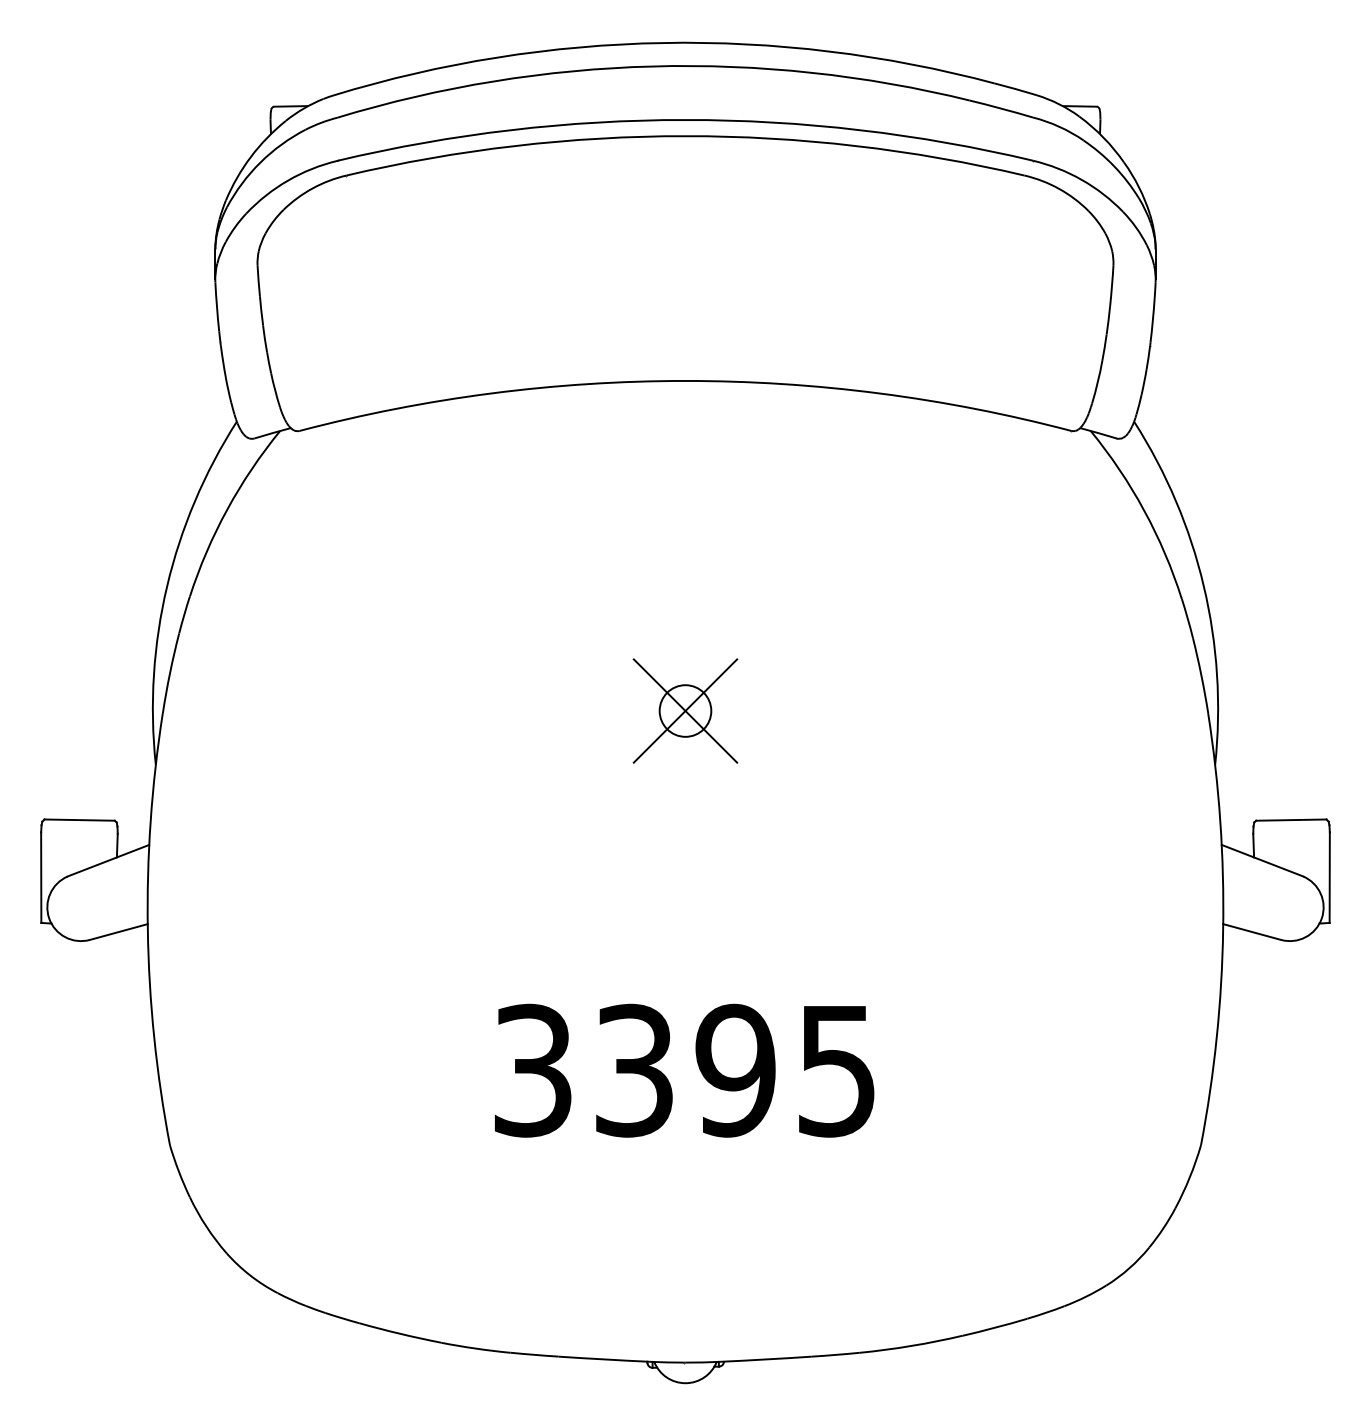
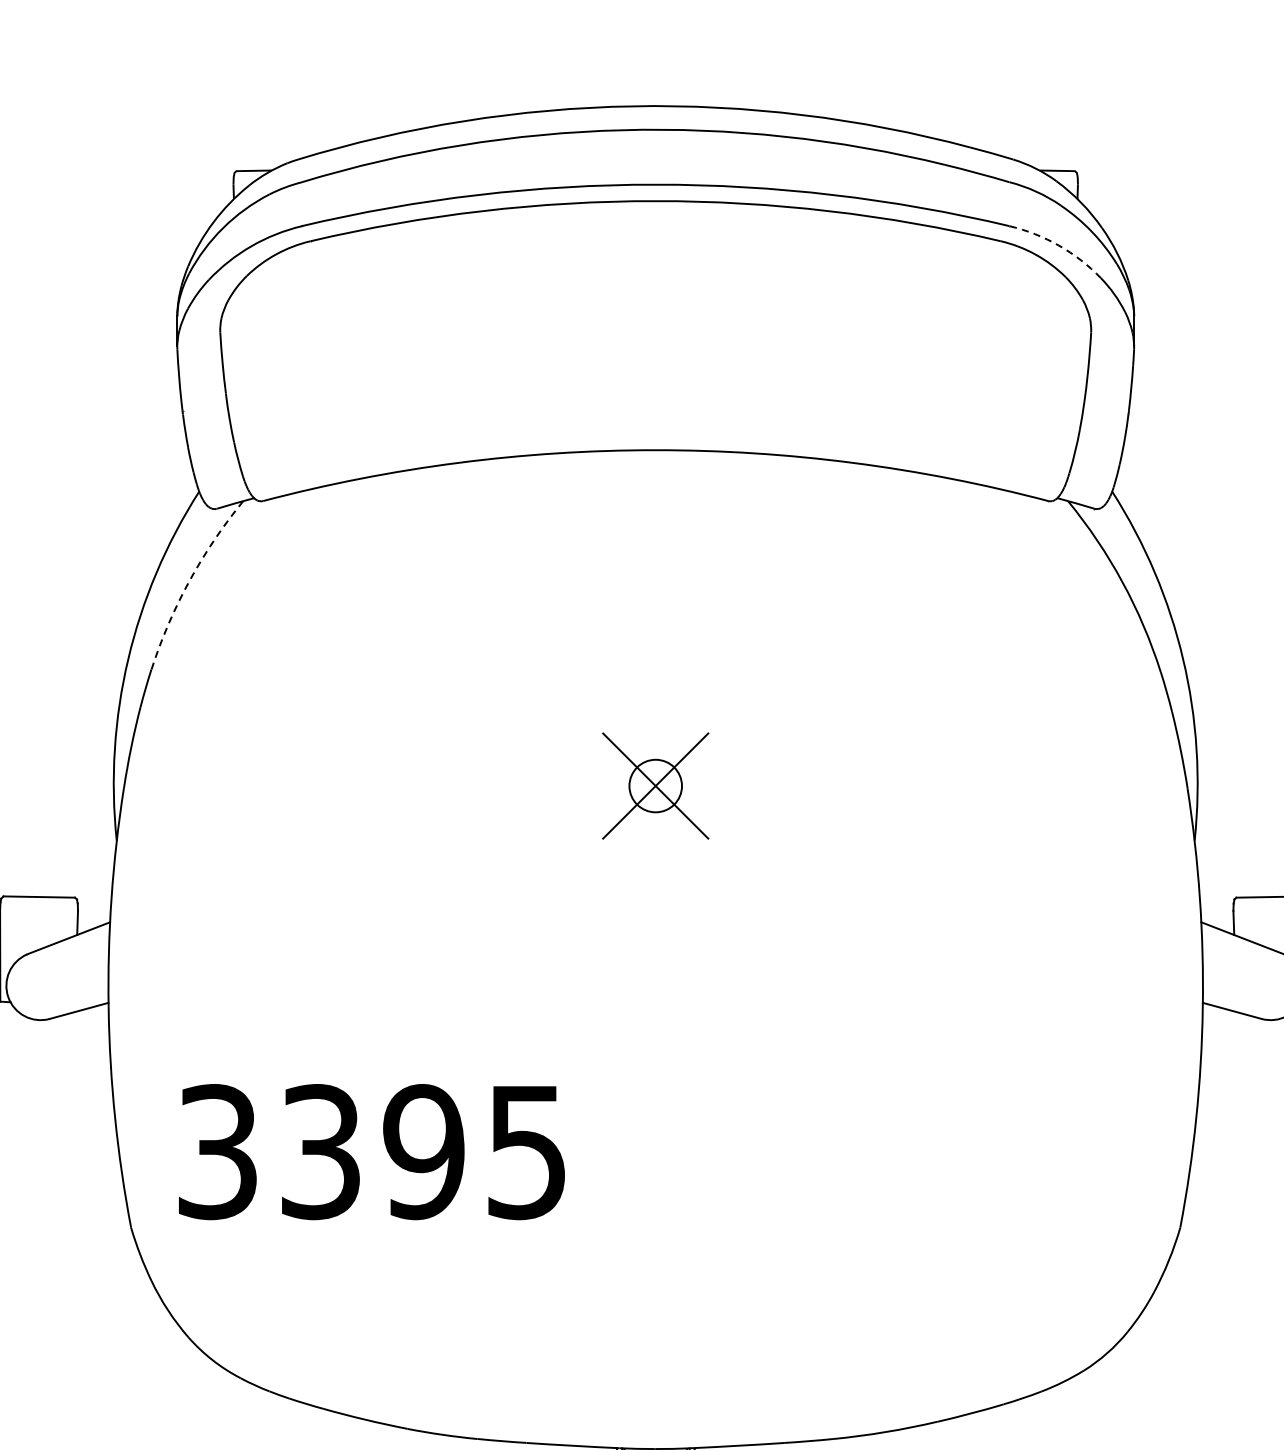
arc: (1081, 179) -> (1058, 245), solid -> dashed
arc: (227, 509) -> (189, 580), solid -> dashed
text: (684, 1070) -> (371, 1151), moved

